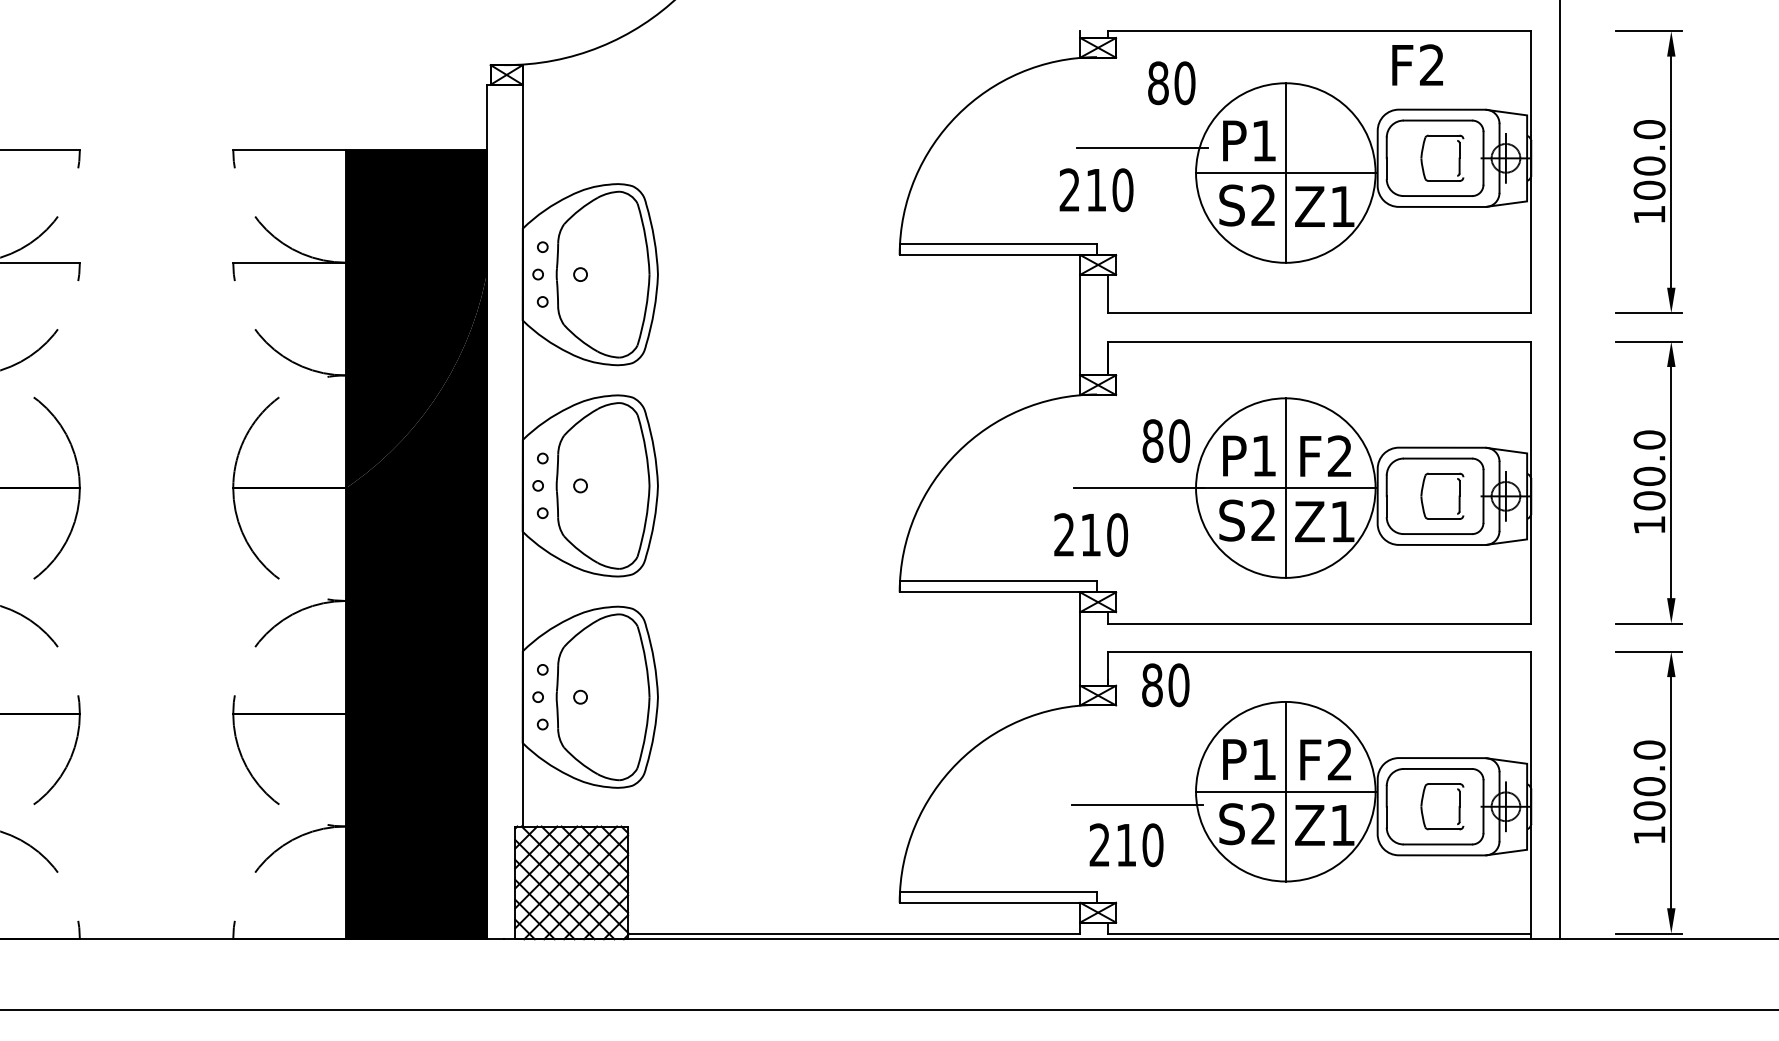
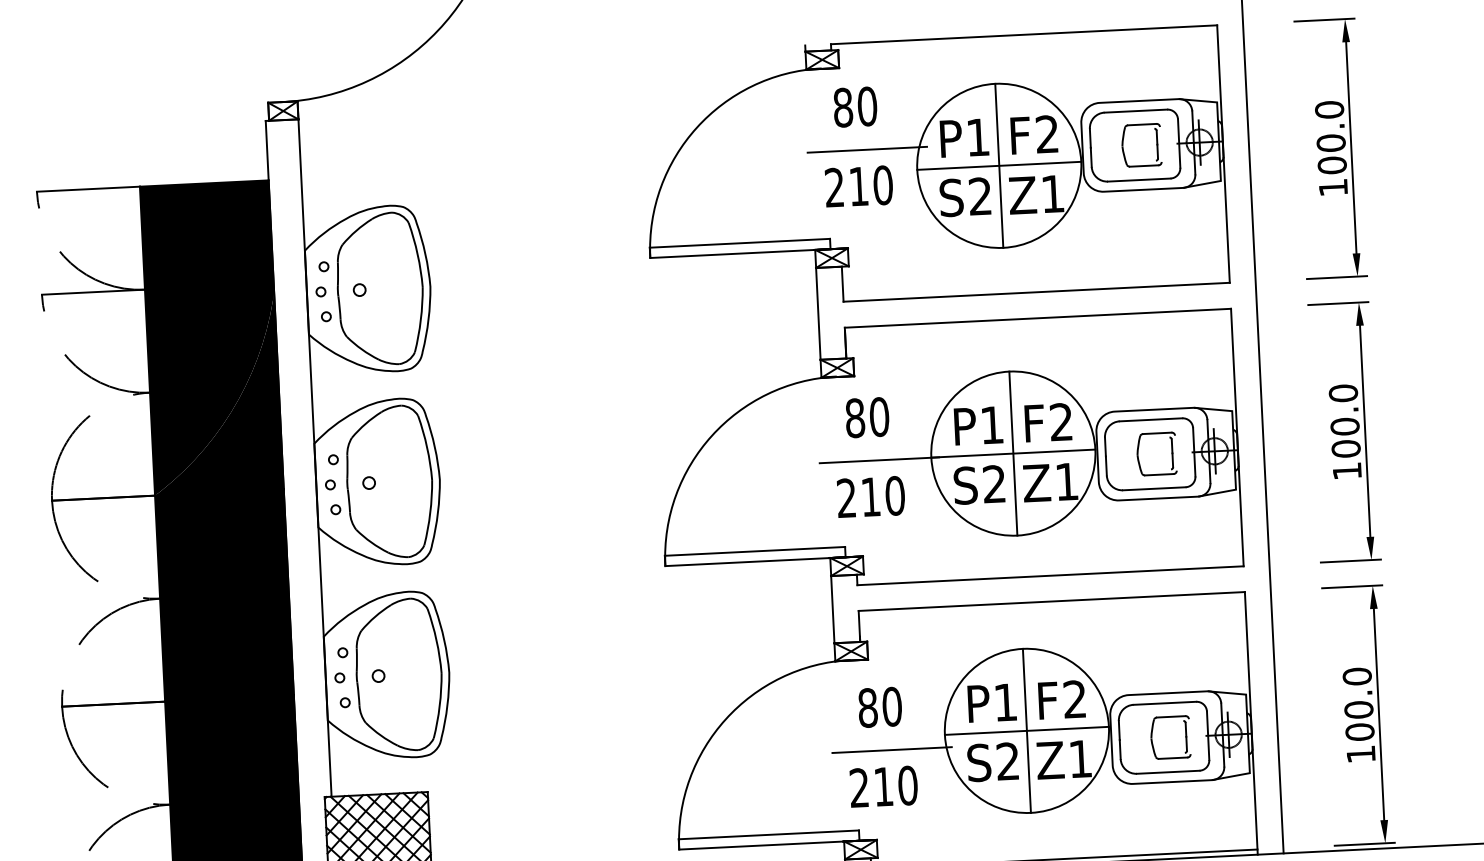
text: (1417, 64) -> (1034, 134), moved
text: (1171, 83) -> (855, 107), moved
text: (1096, 190) -> (859, 186), moved
text: (1166, 440) -> (867, 417), moved
text: (1091, 534) -> (871, 496), moved
text: (1165, 685) -> (879, 707), moved

